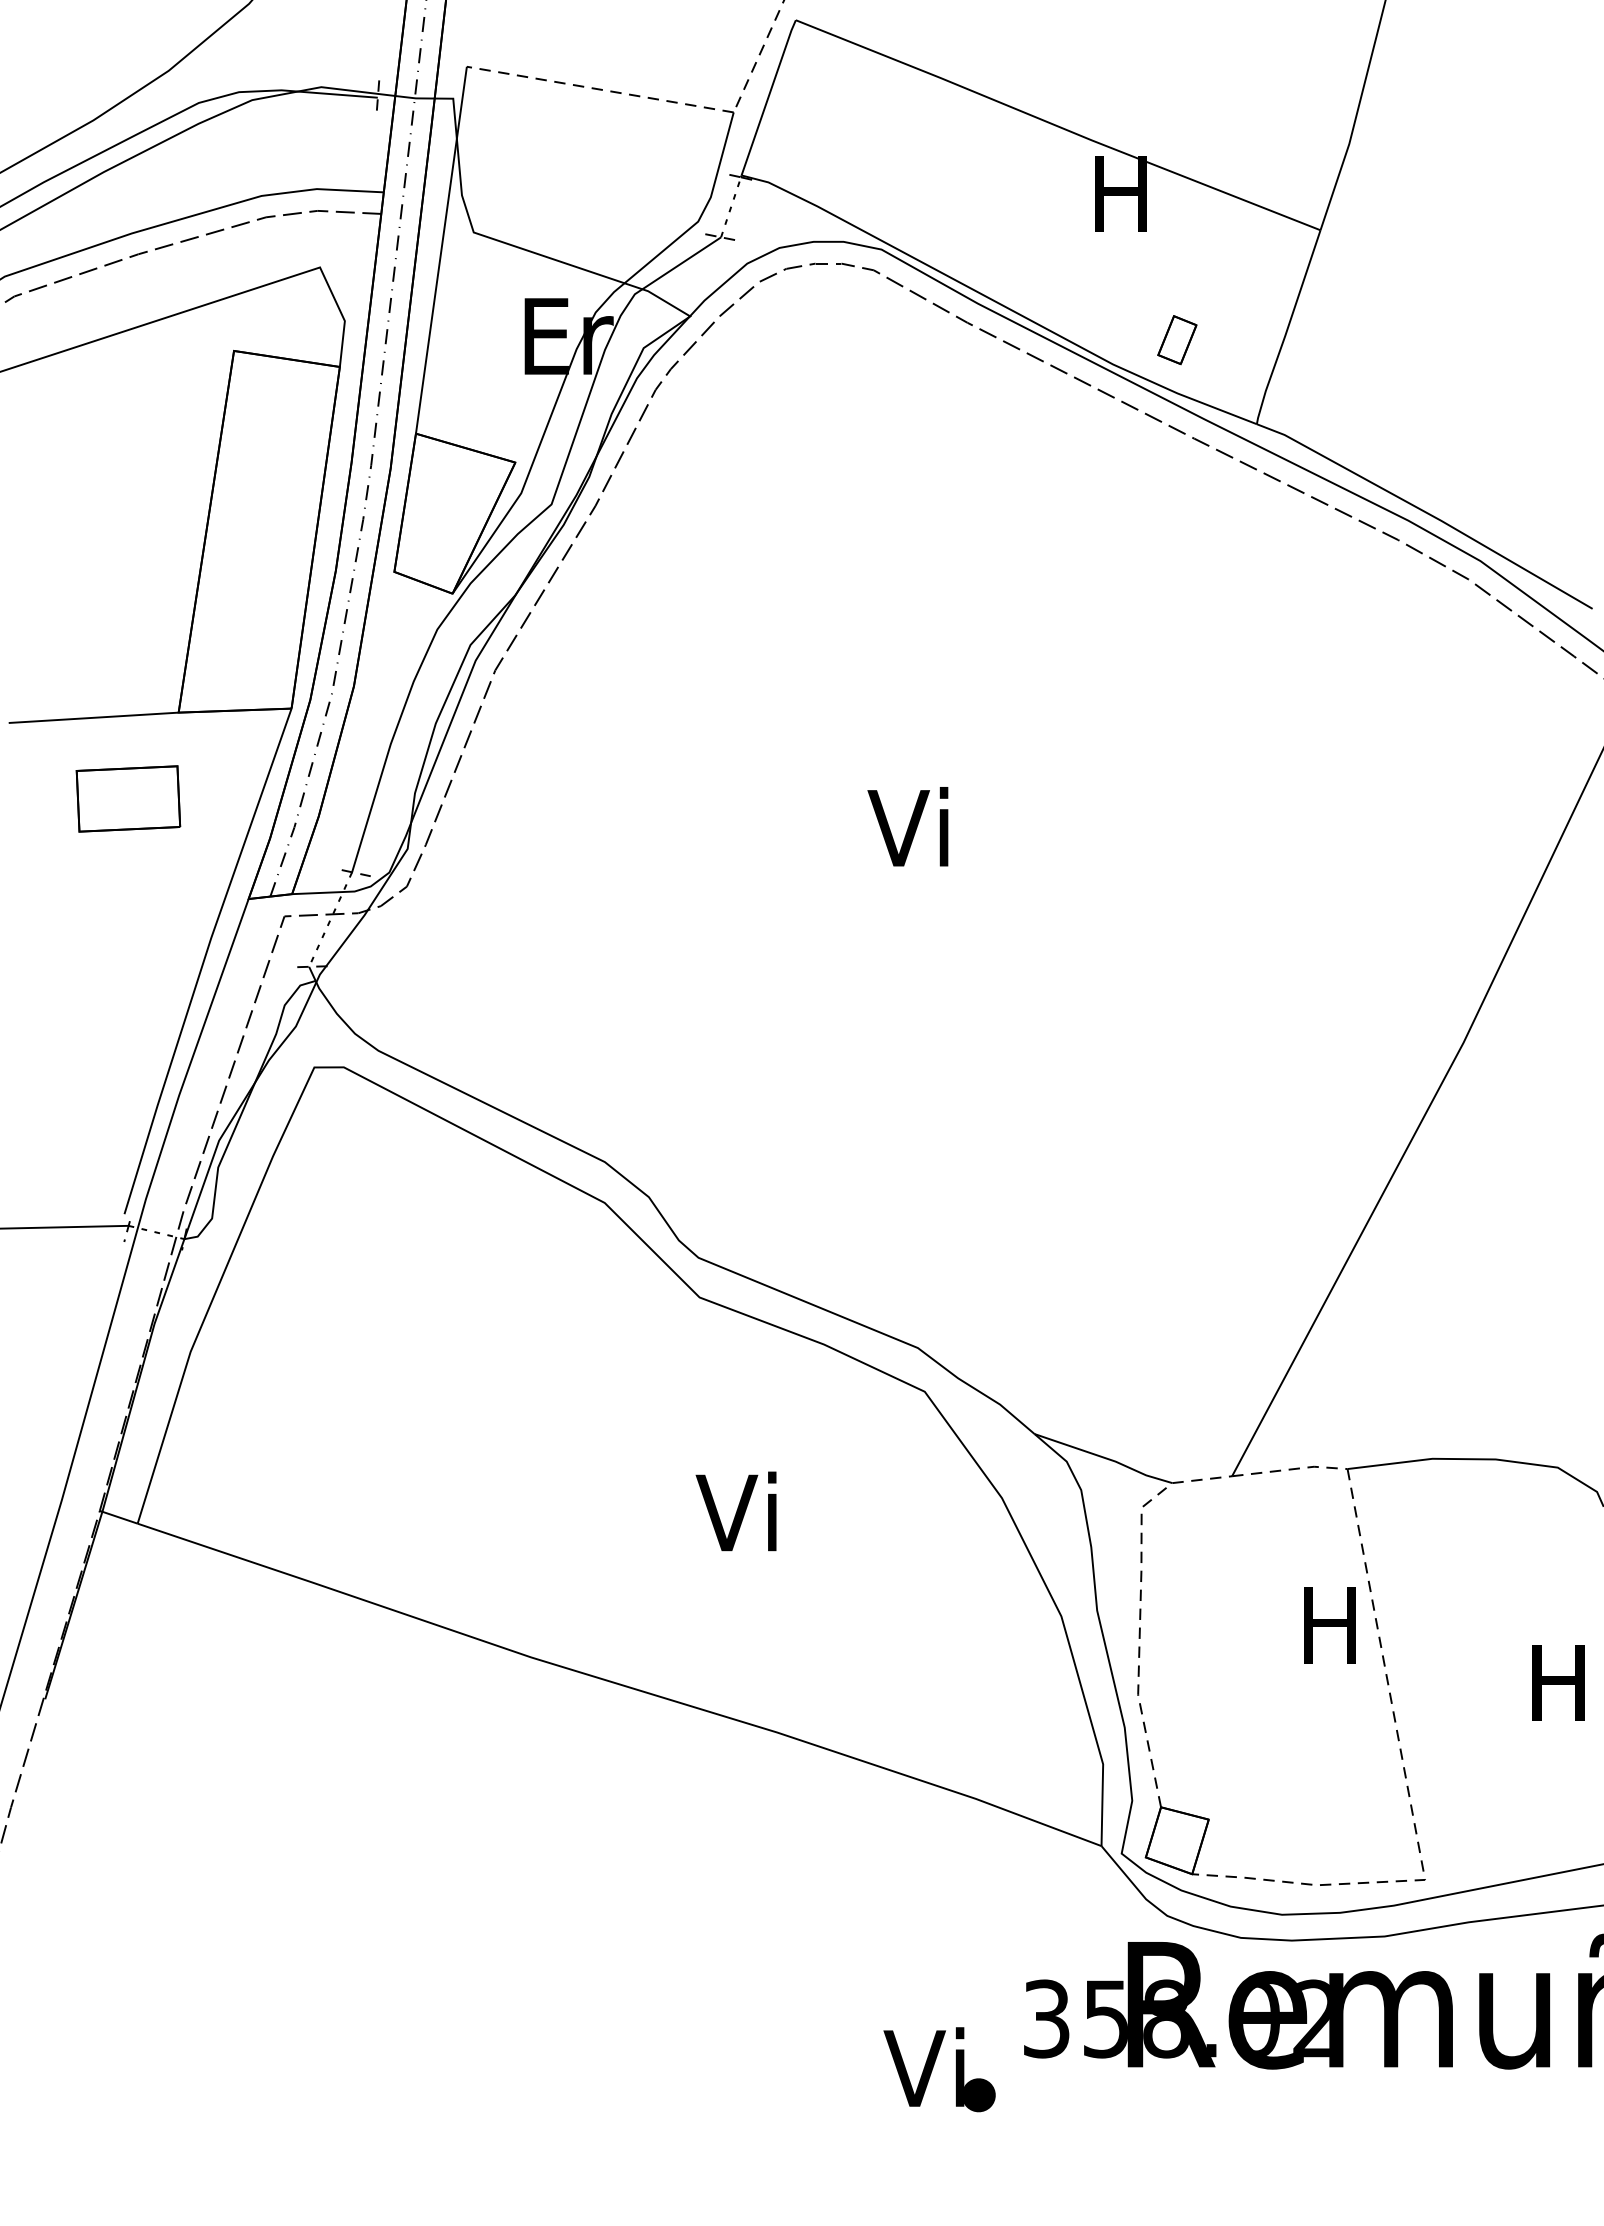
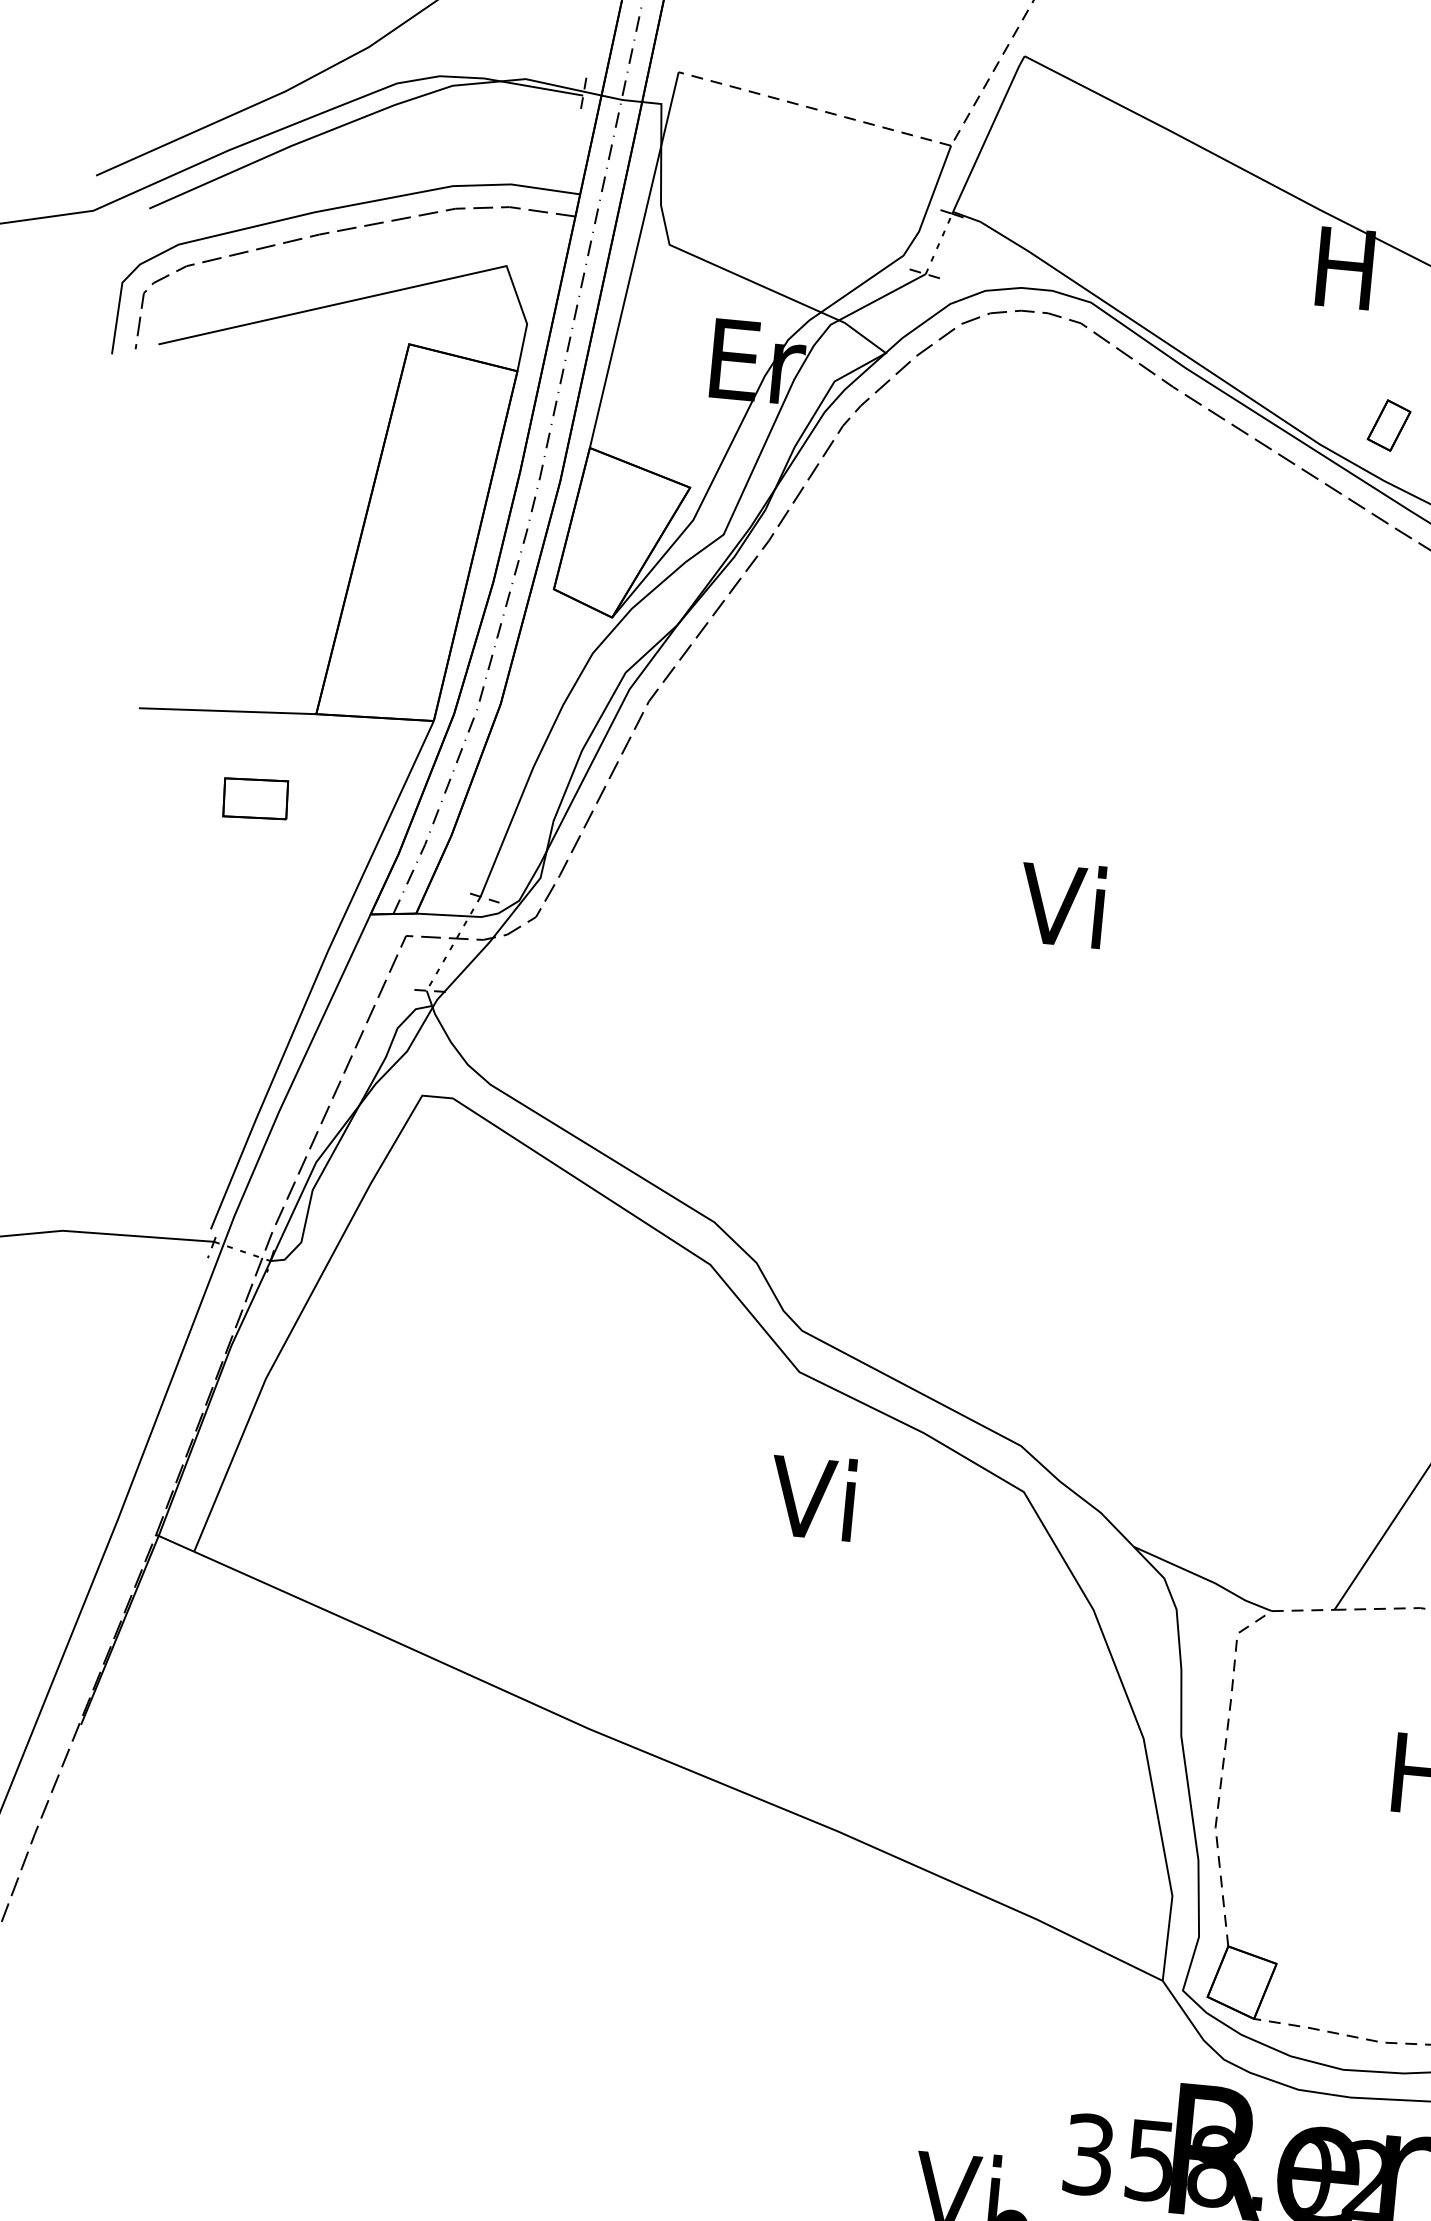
part: (128, 798) -> (255, 798), size x0.6
text: (735, 1511) -> (811, 1496), moved

